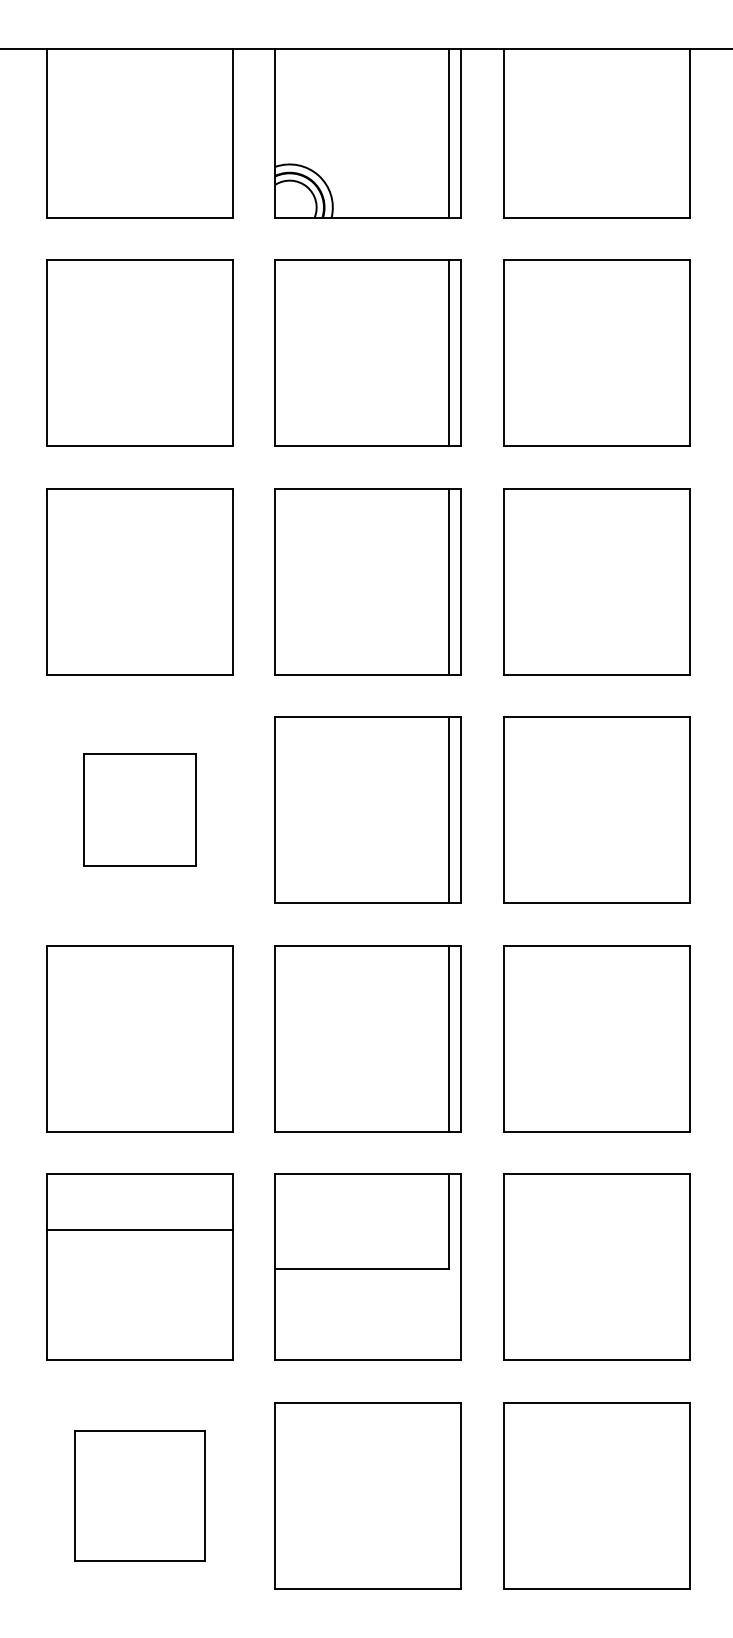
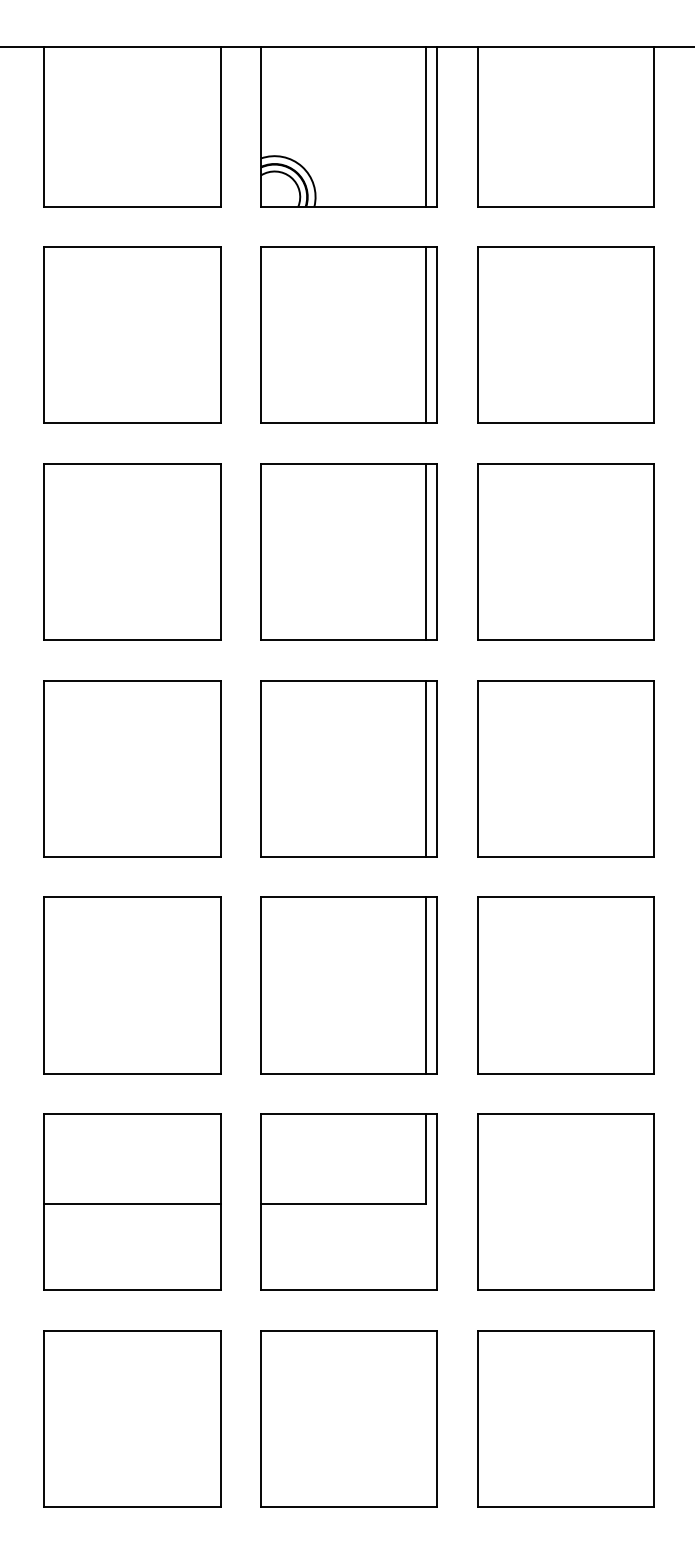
part: (139, 809) -> (132, 767), size x1.67
line: (139, 1230) -> (132, 1204), moved
part: (139, 1495) -> (132, 1418), size x1.43

